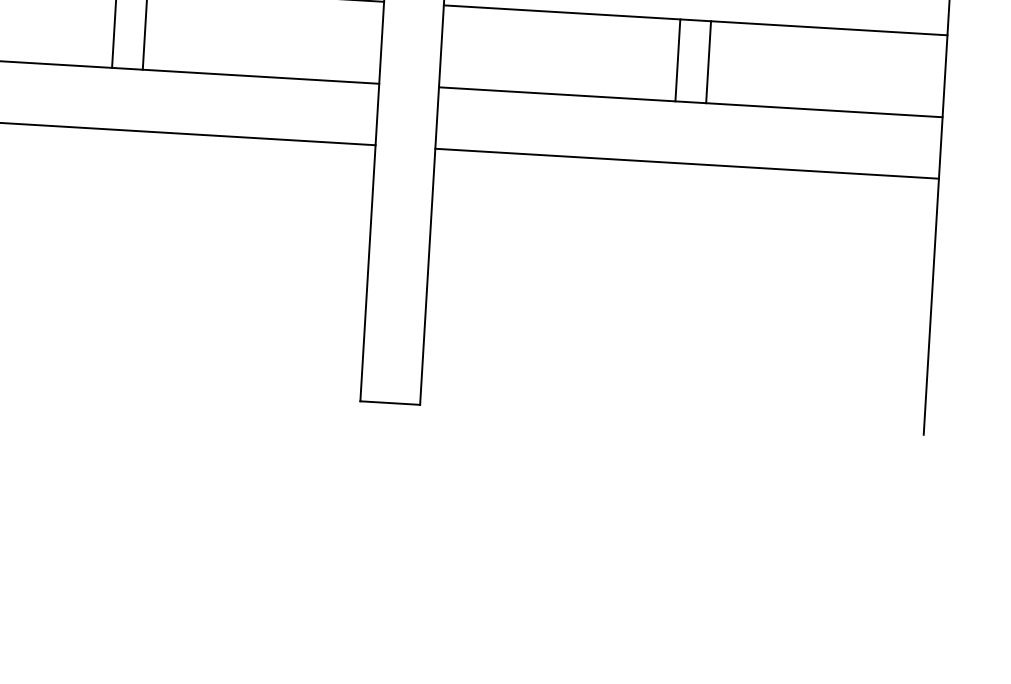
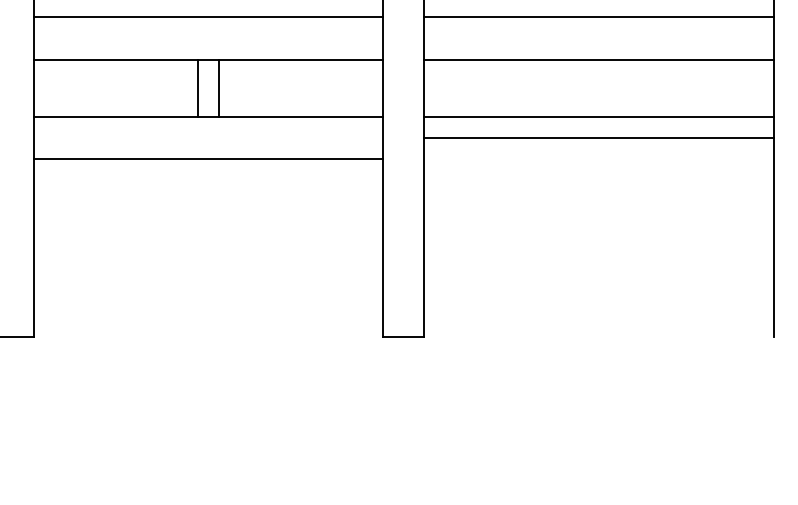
line: (677, 59) -> (588, 87), removed
line: (708, 61) -> (609, 87), removed
line: (686, 163) -> (598, 138), moved

